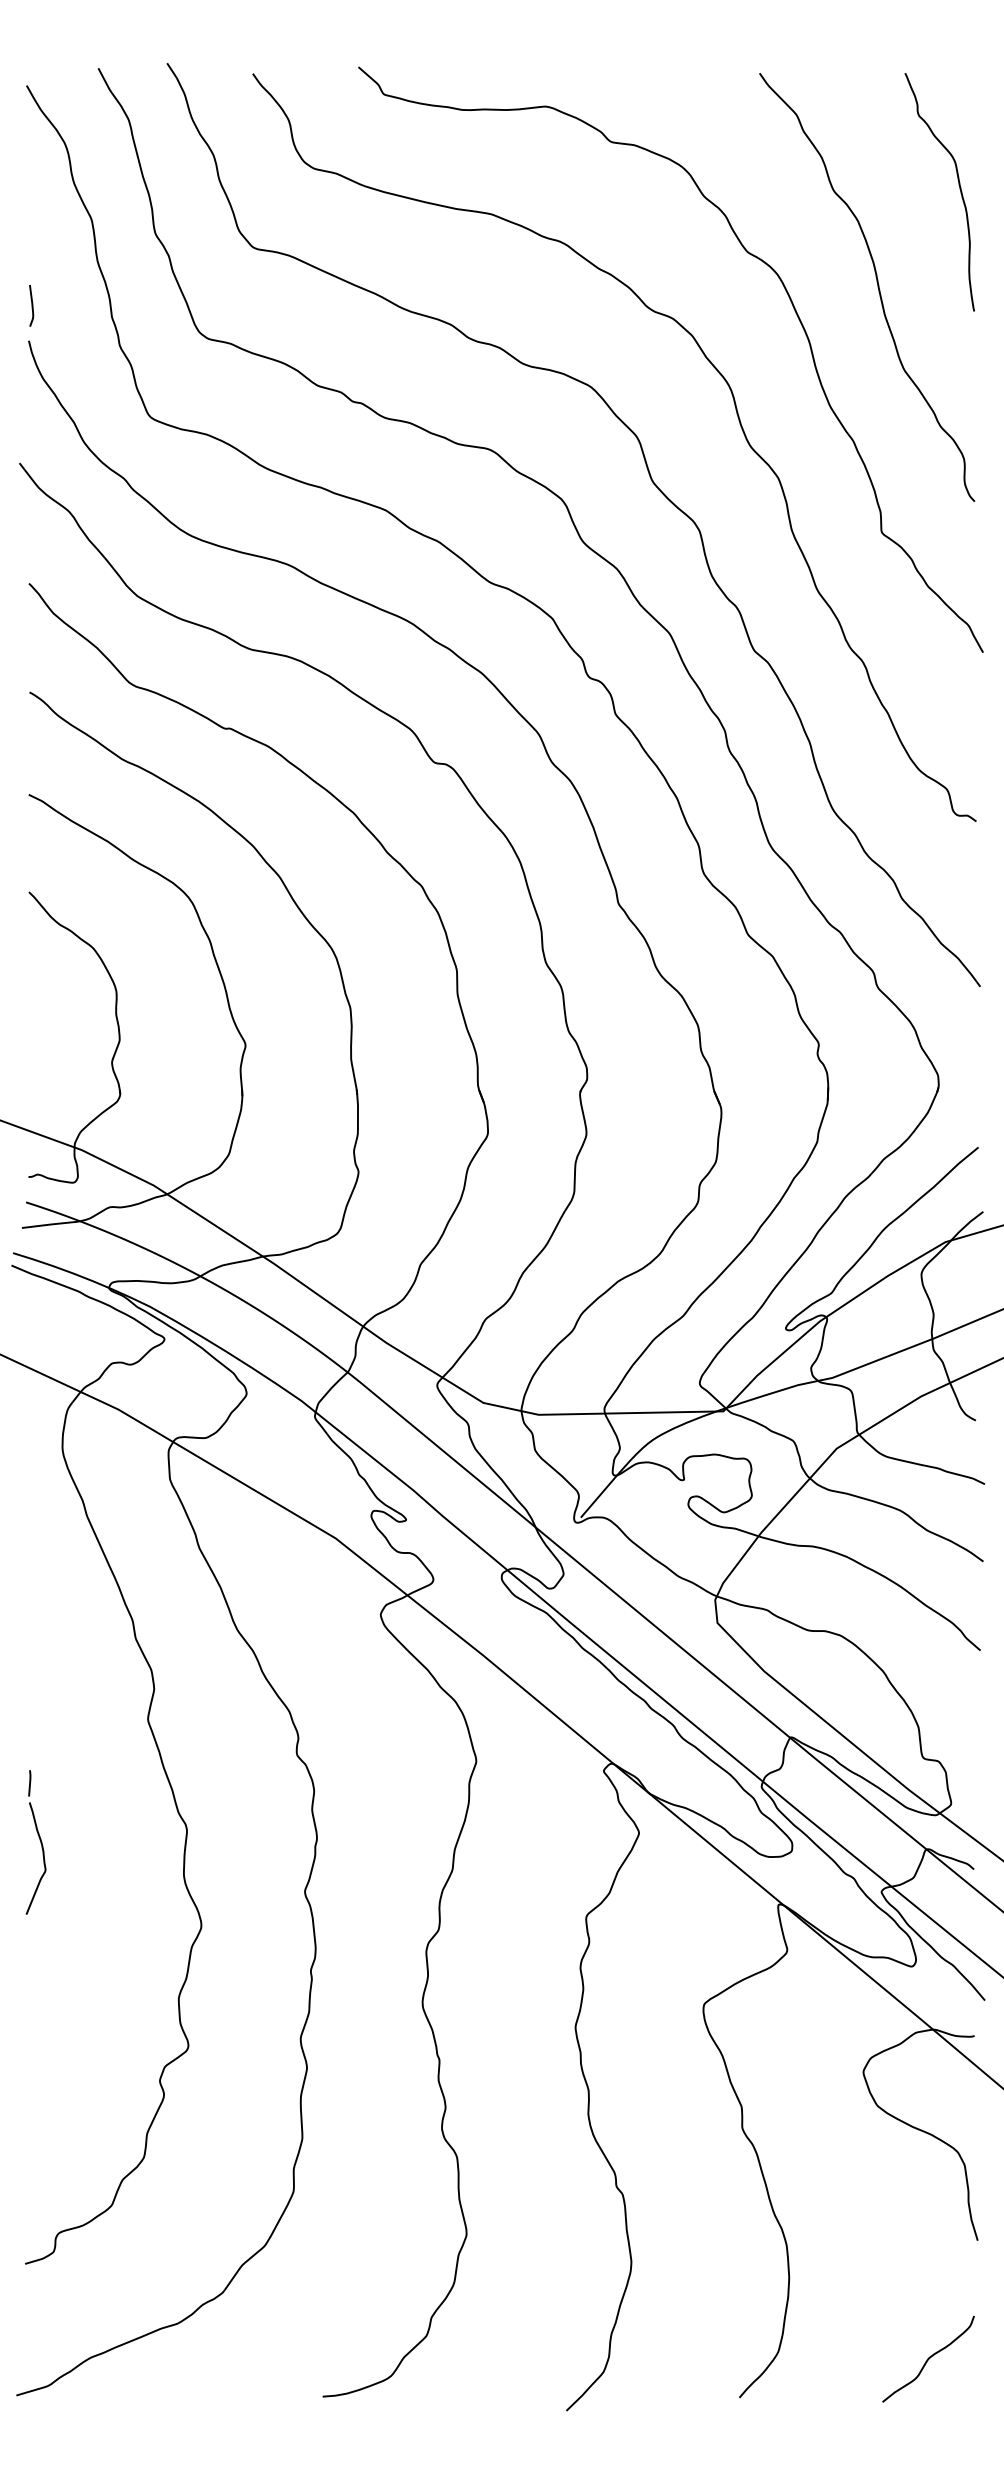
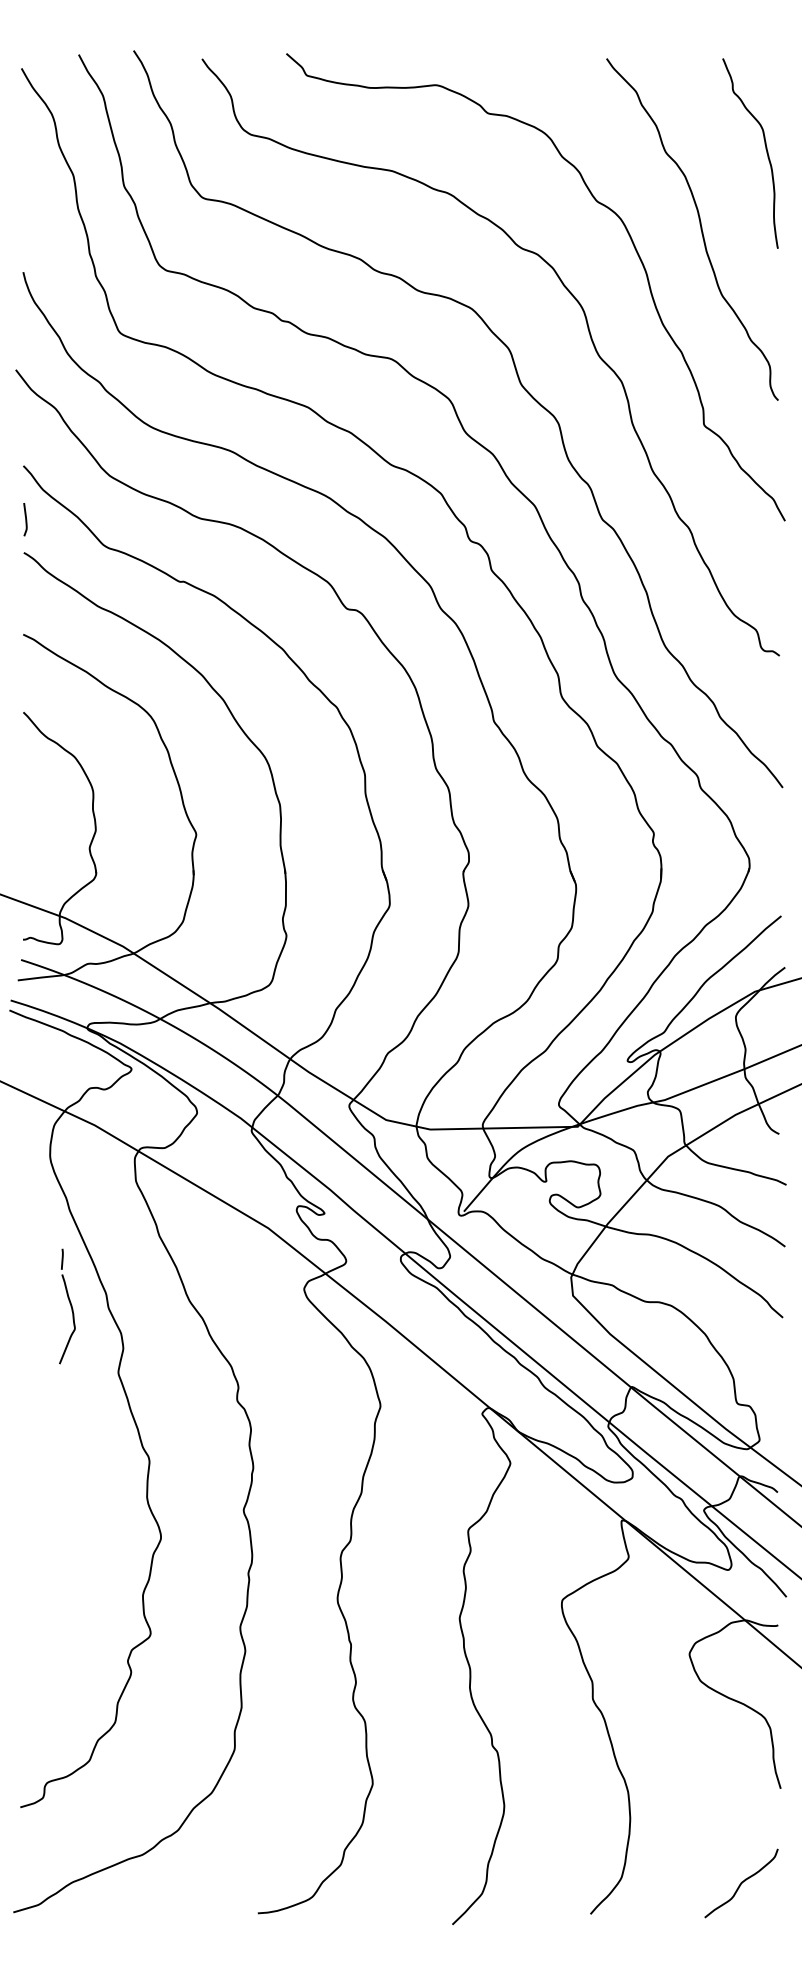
curve: (31, 305) -> (25, 519), moved
part: (35, 1842) -> (66, 1306), moved

